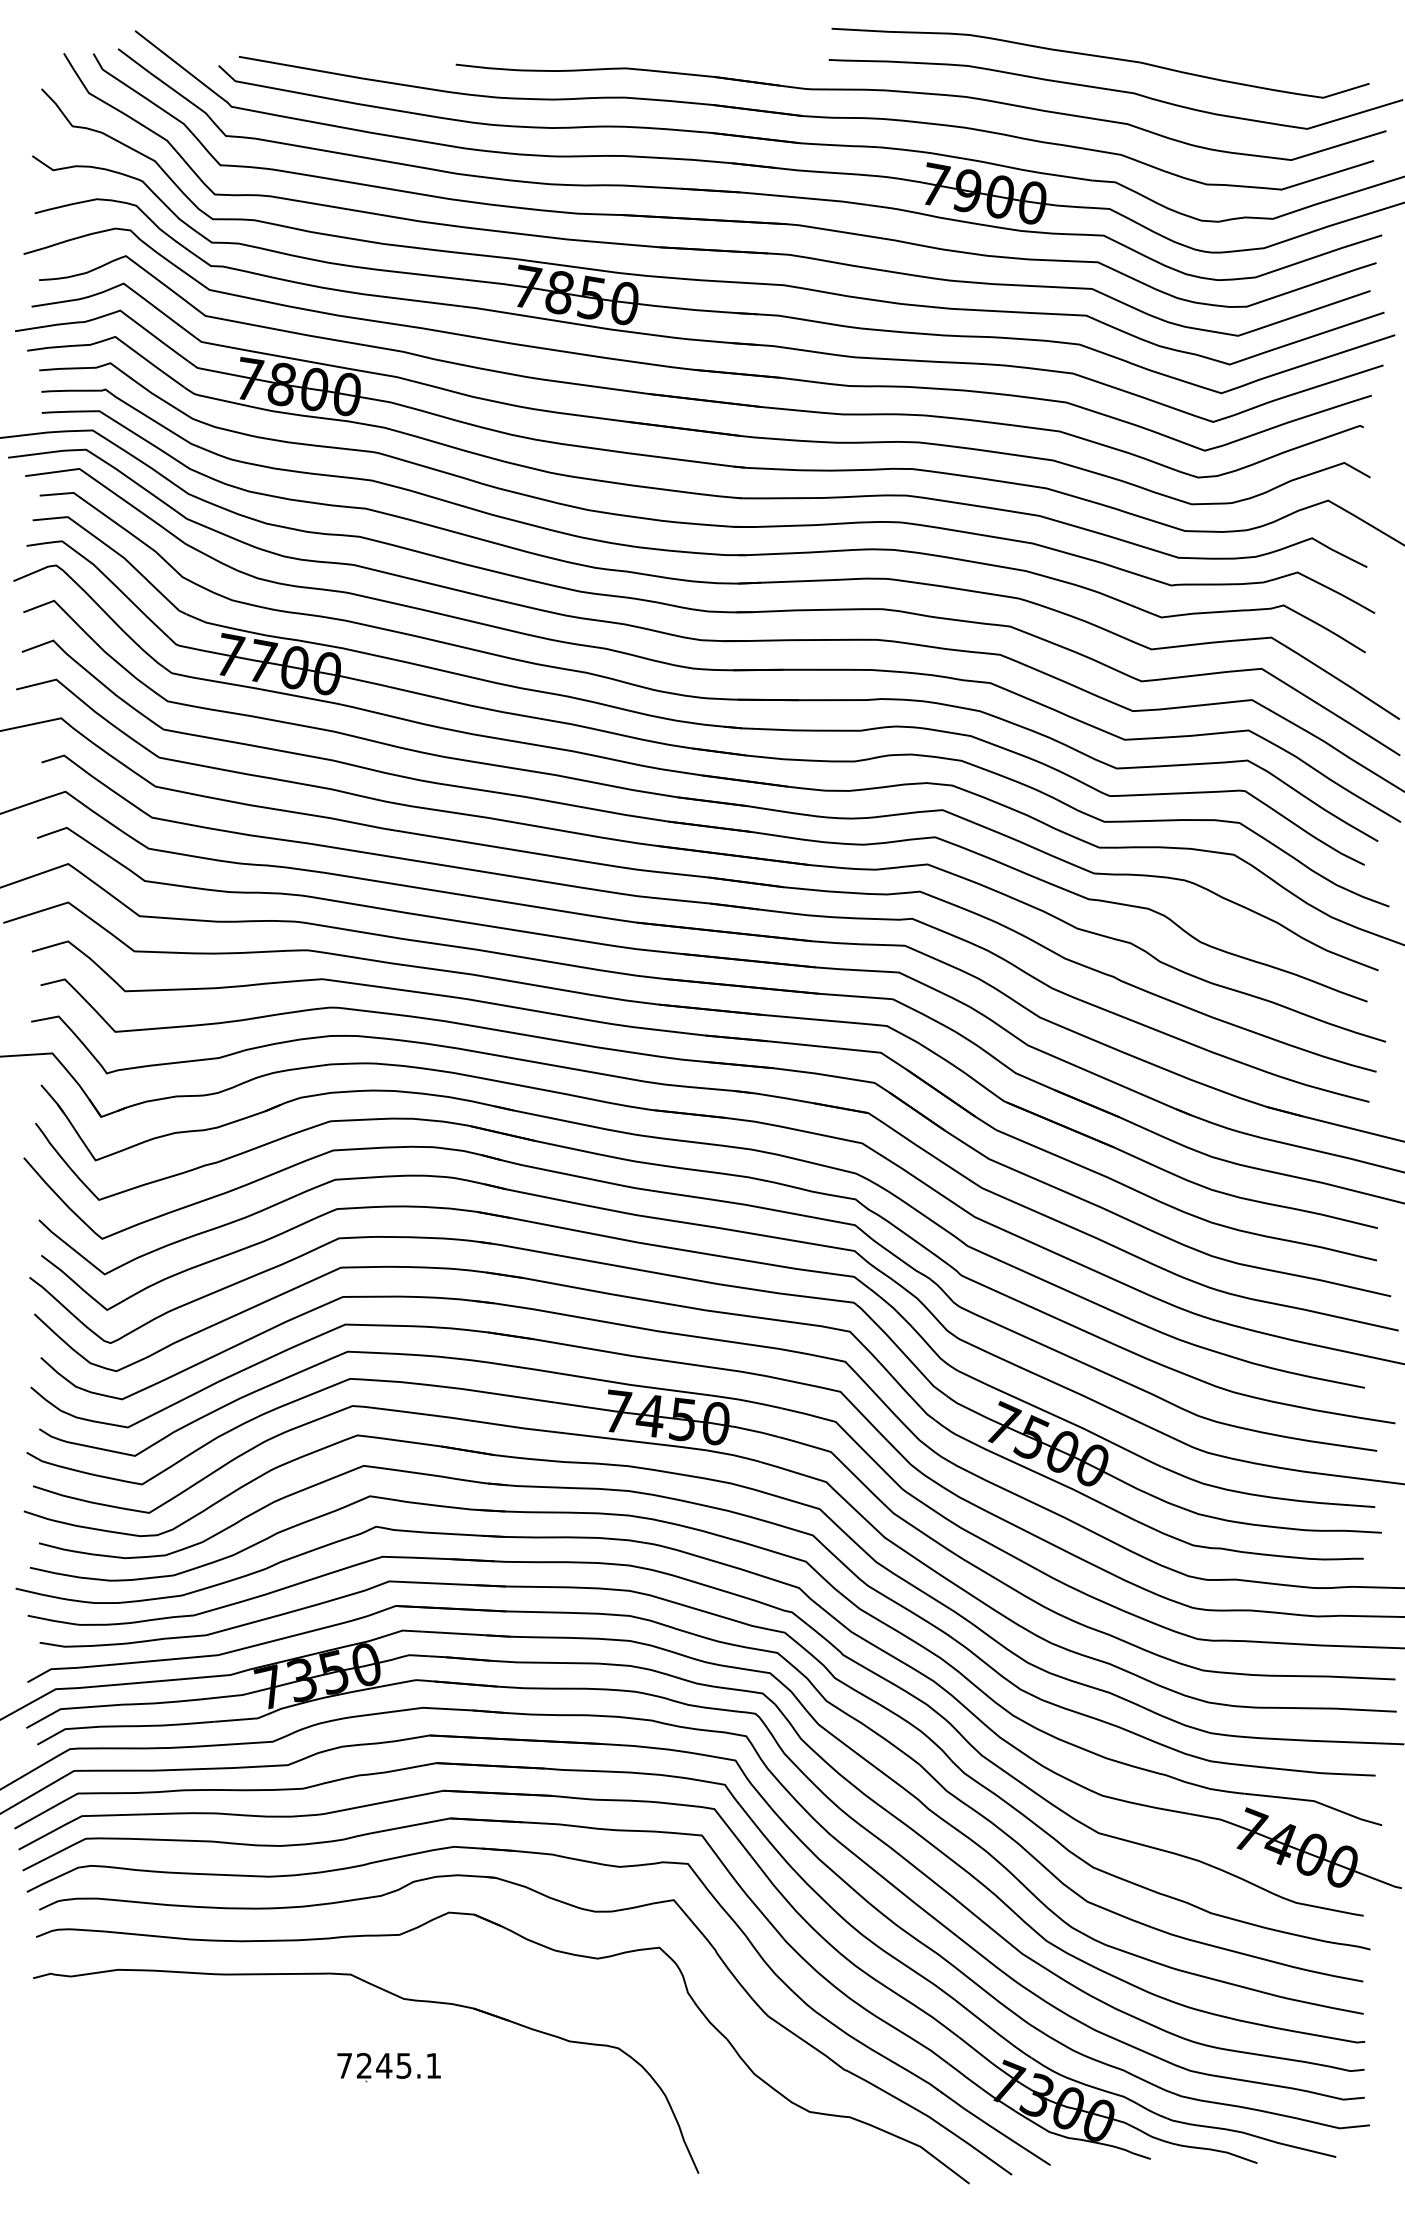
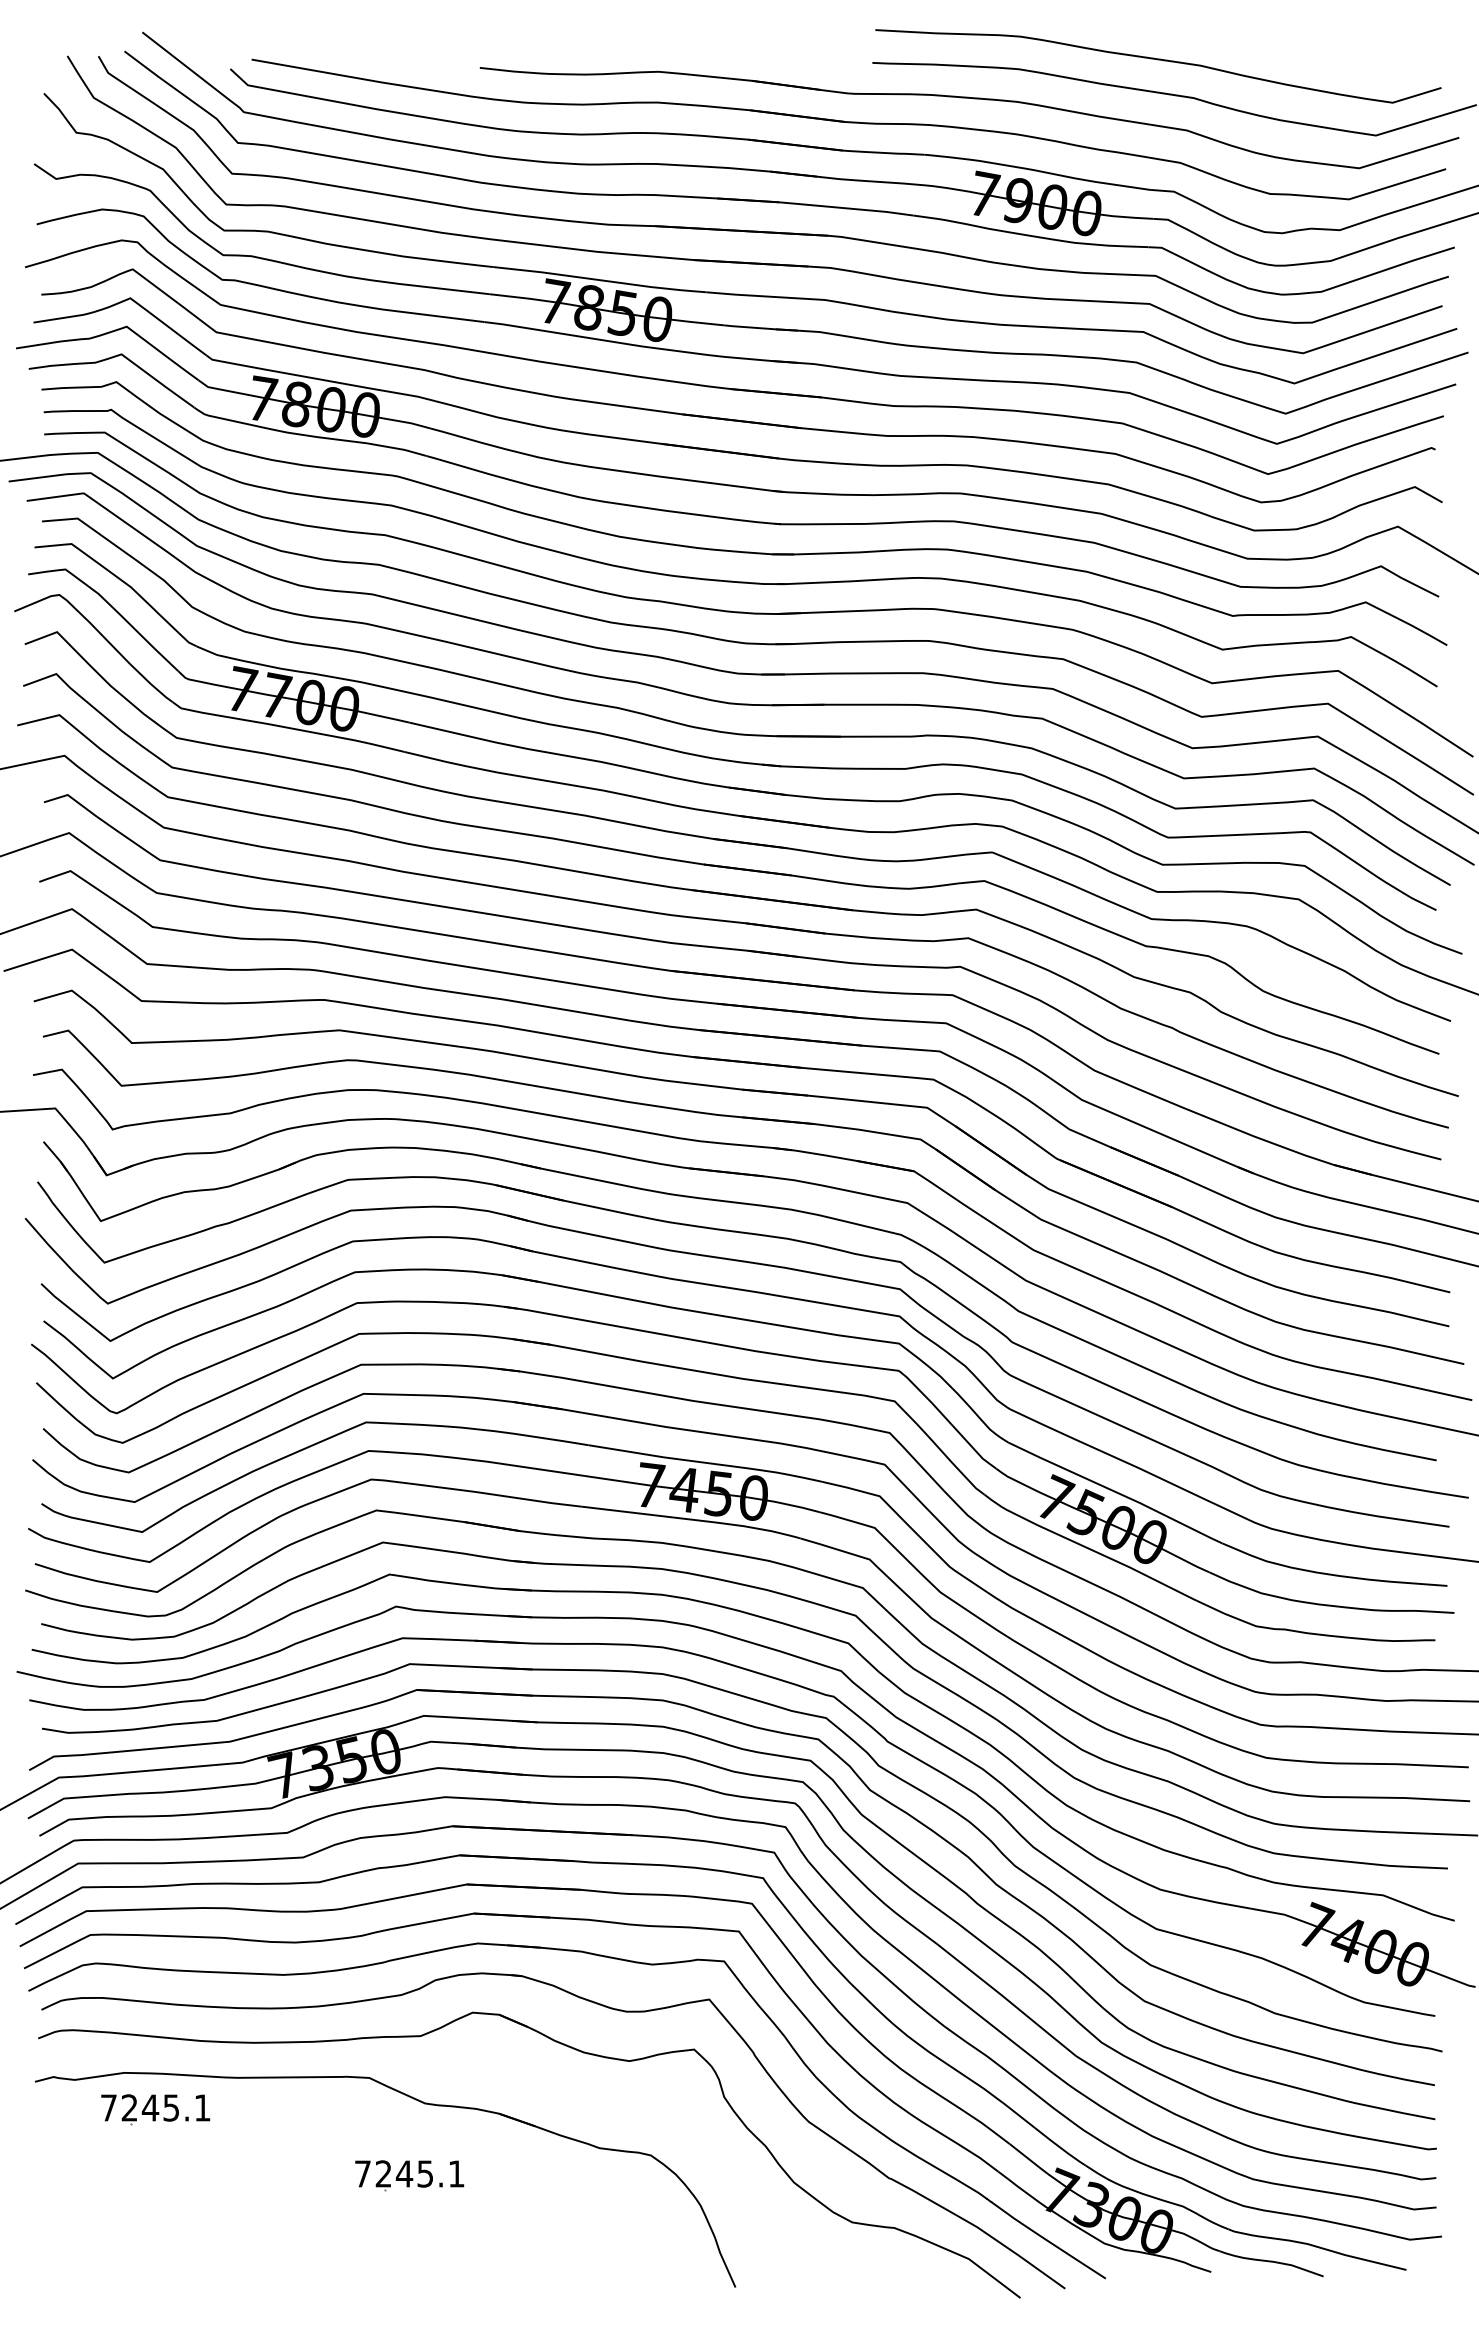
part: (147, 2004) -> (155, 2109), added

